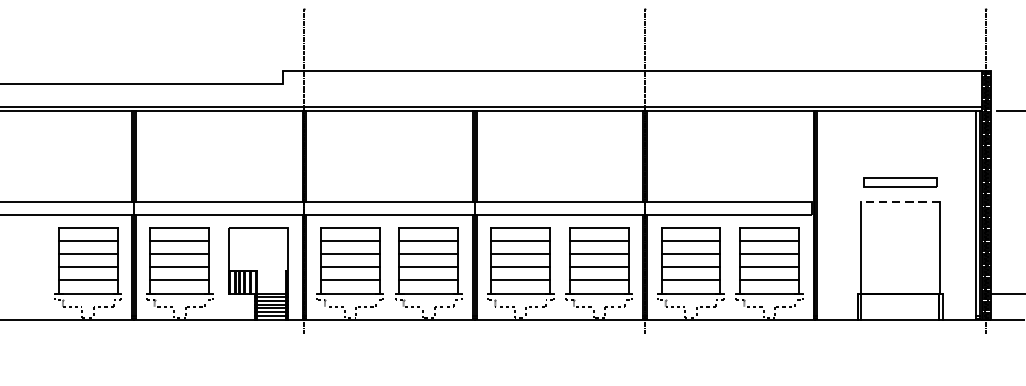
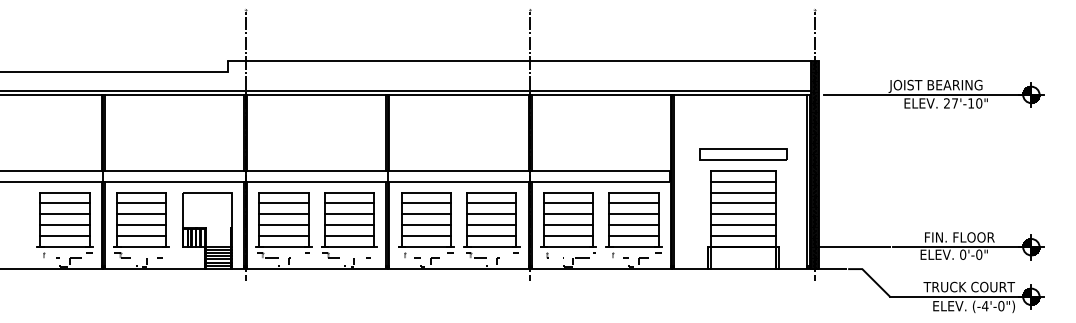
part: (900, 182) -> (743, 154), size x1.43
line: (900, 201) -> (743, 170), dashed -> solid
line: (900, 214) -> (743, 181), added
line: (900, 228) -> (743, 192), added
line: (900, 241) -> (743, 203), added
line: (900, 254) -> (743, 214), added
line: (900, 267) -> (743, 225), added
line: (900, 280) -> (743, 236), added

